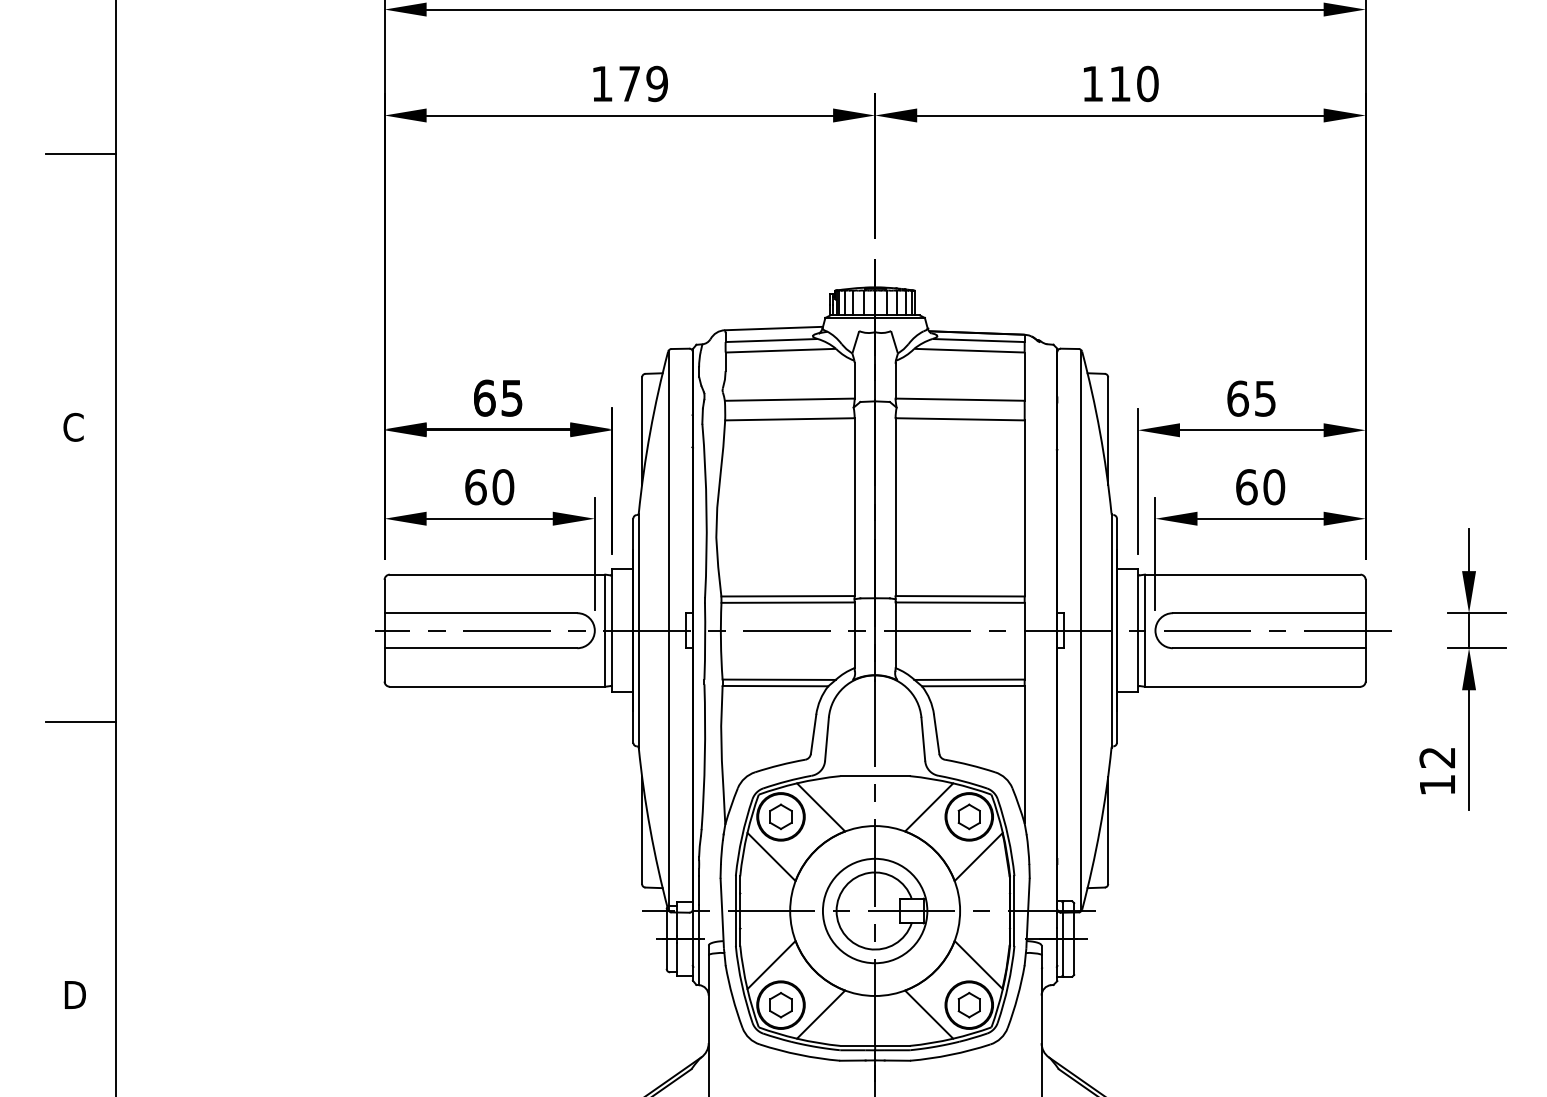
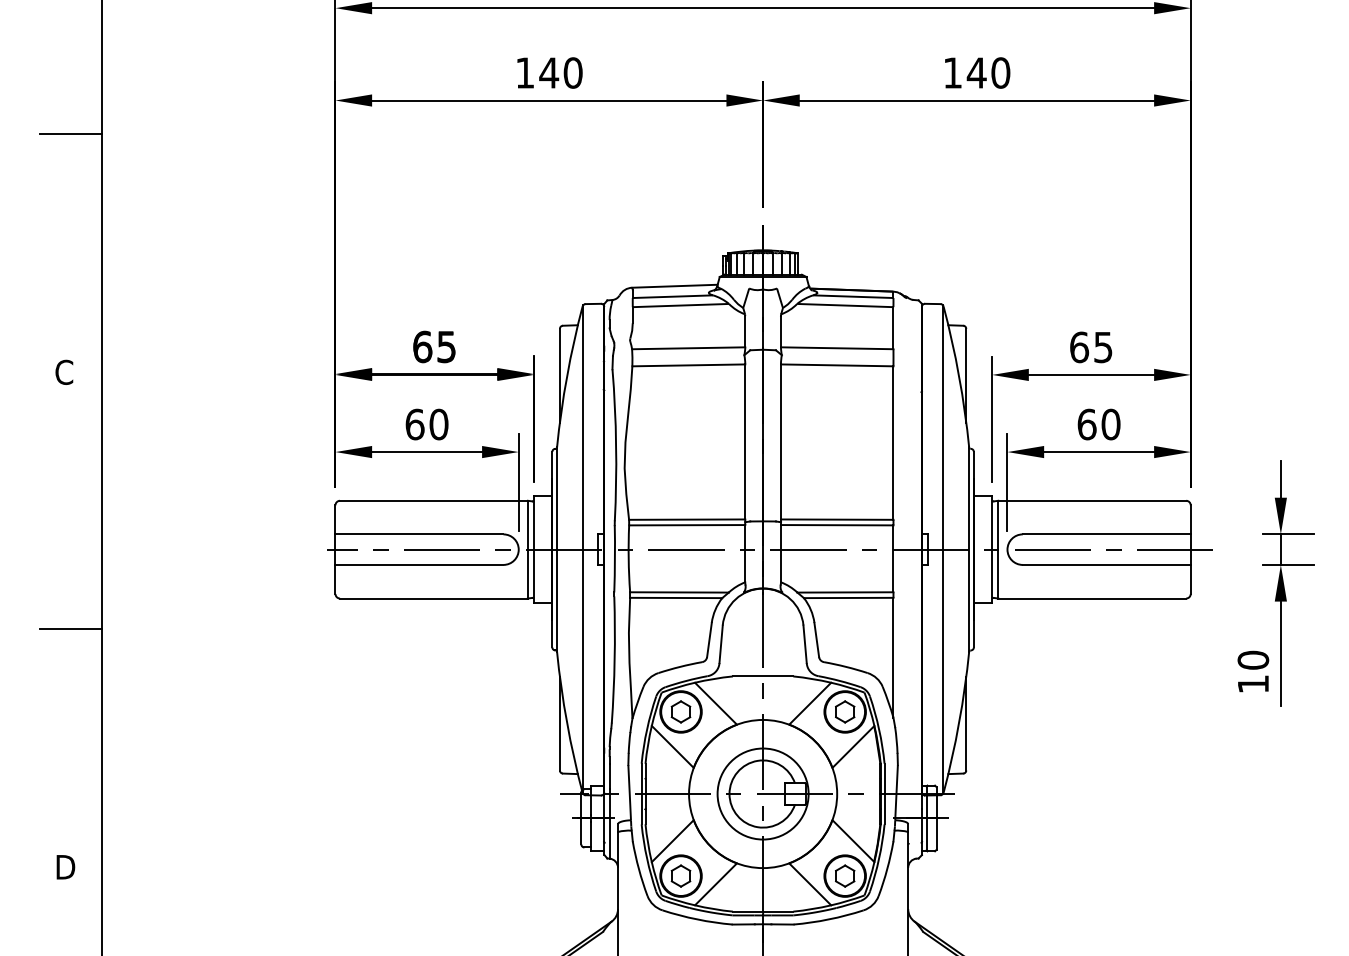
text: (642, 83) -> (560, 72), 179 -> 140
text: (1119, 83) -> (976, 72), 110 -> 140
text: (1437, 756) -> (1253, 659), 12 -> 10

